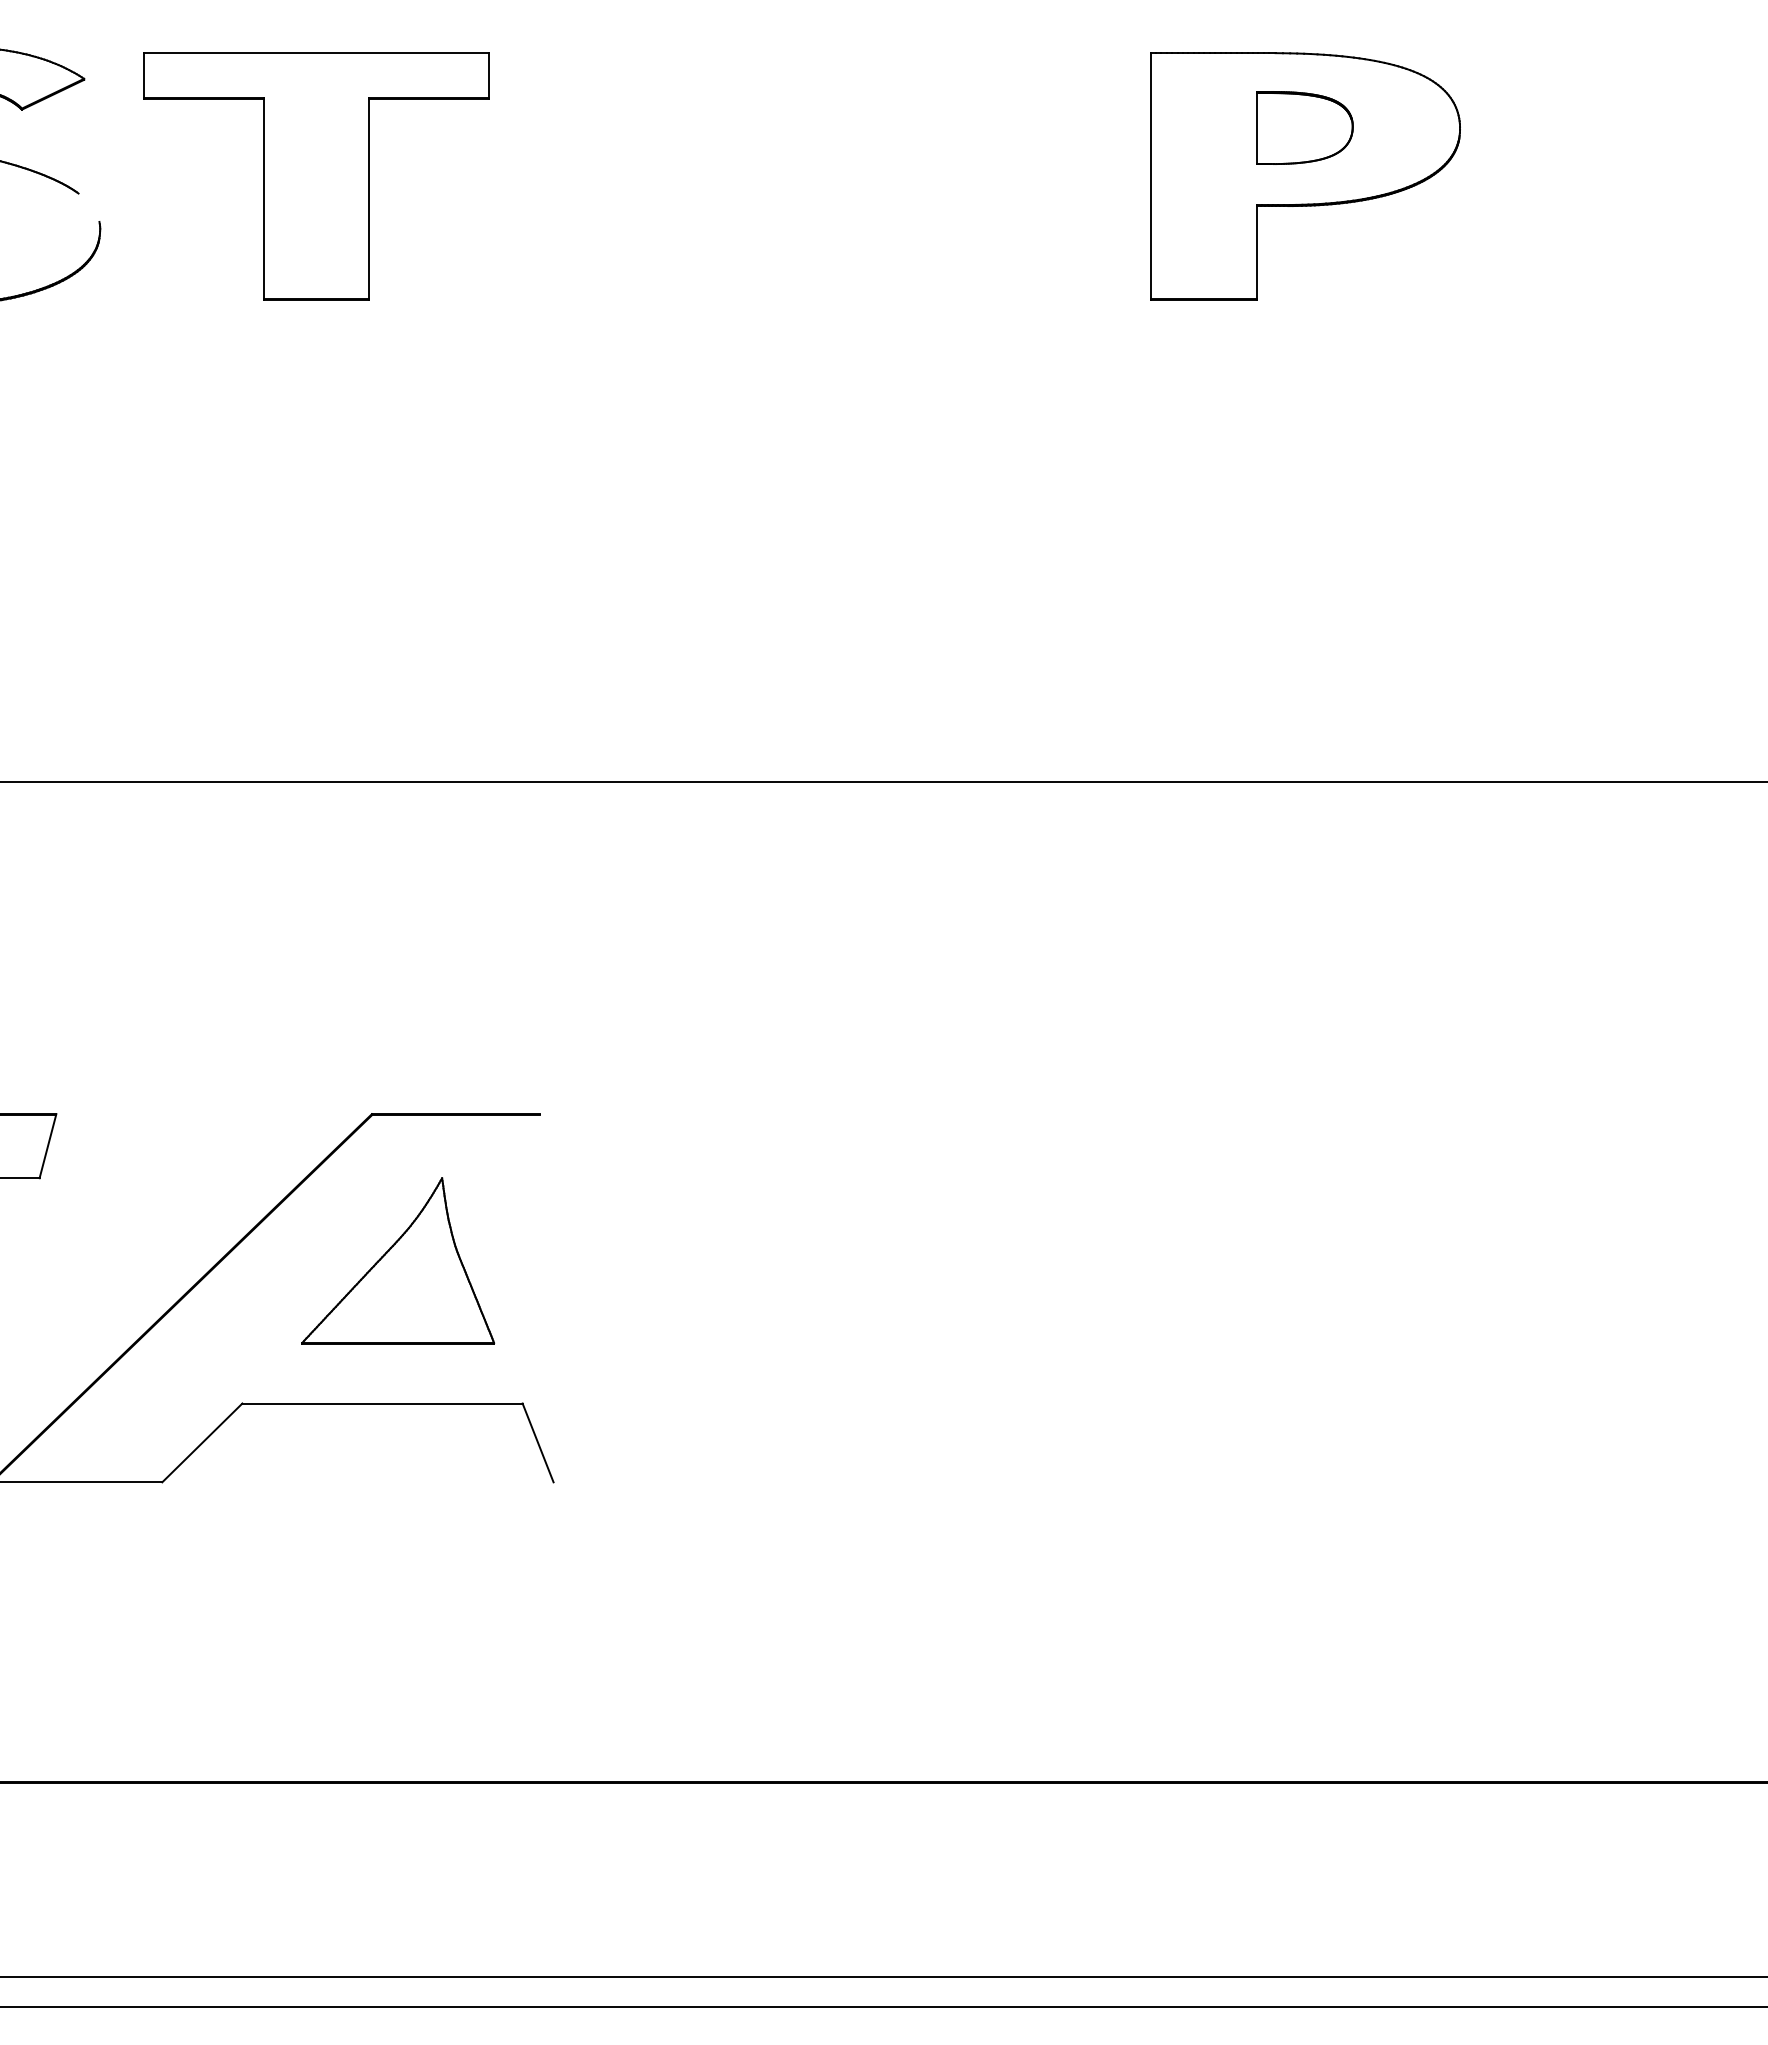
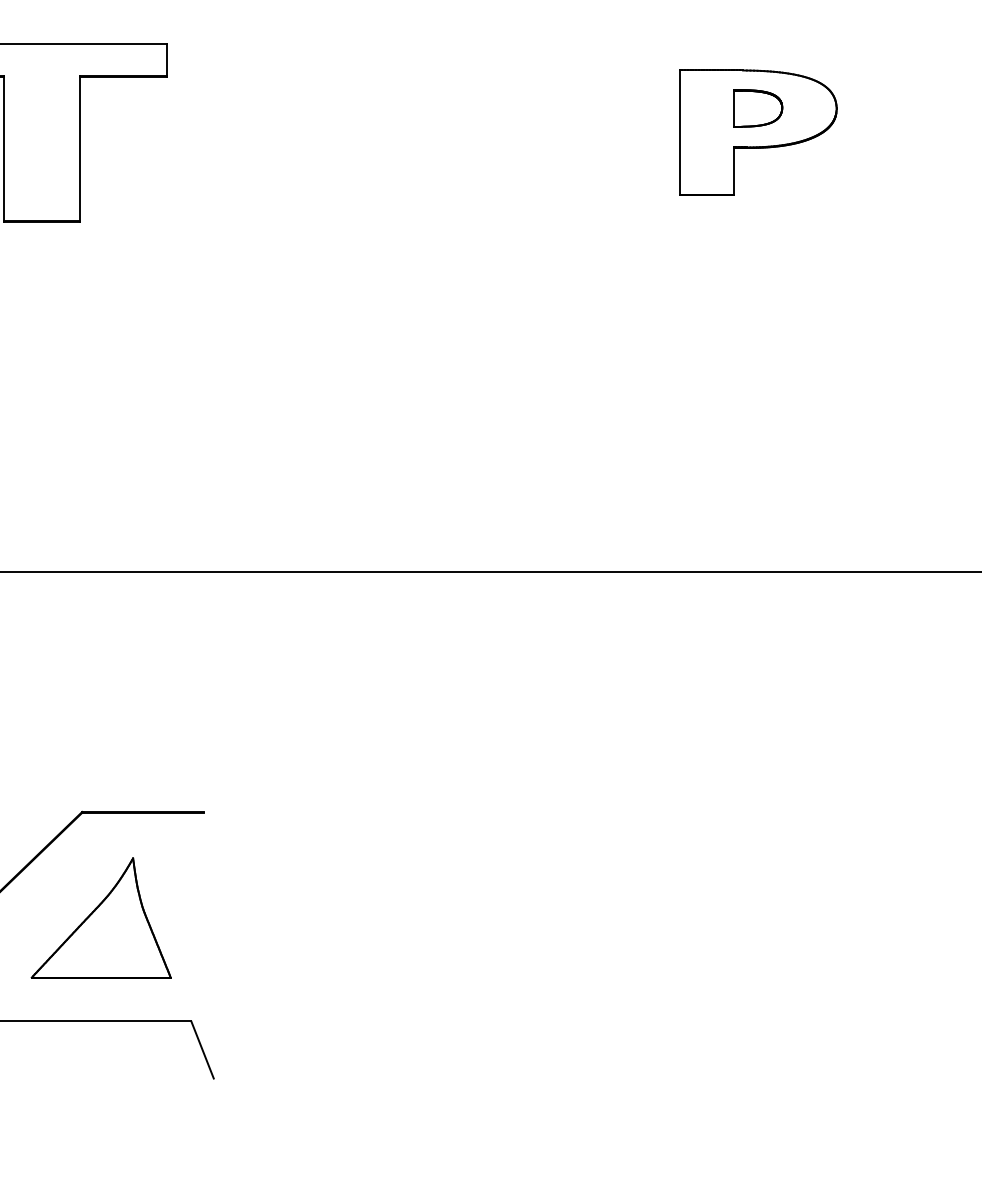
part: (1305, 176) -> (758, 133), size x0.7

